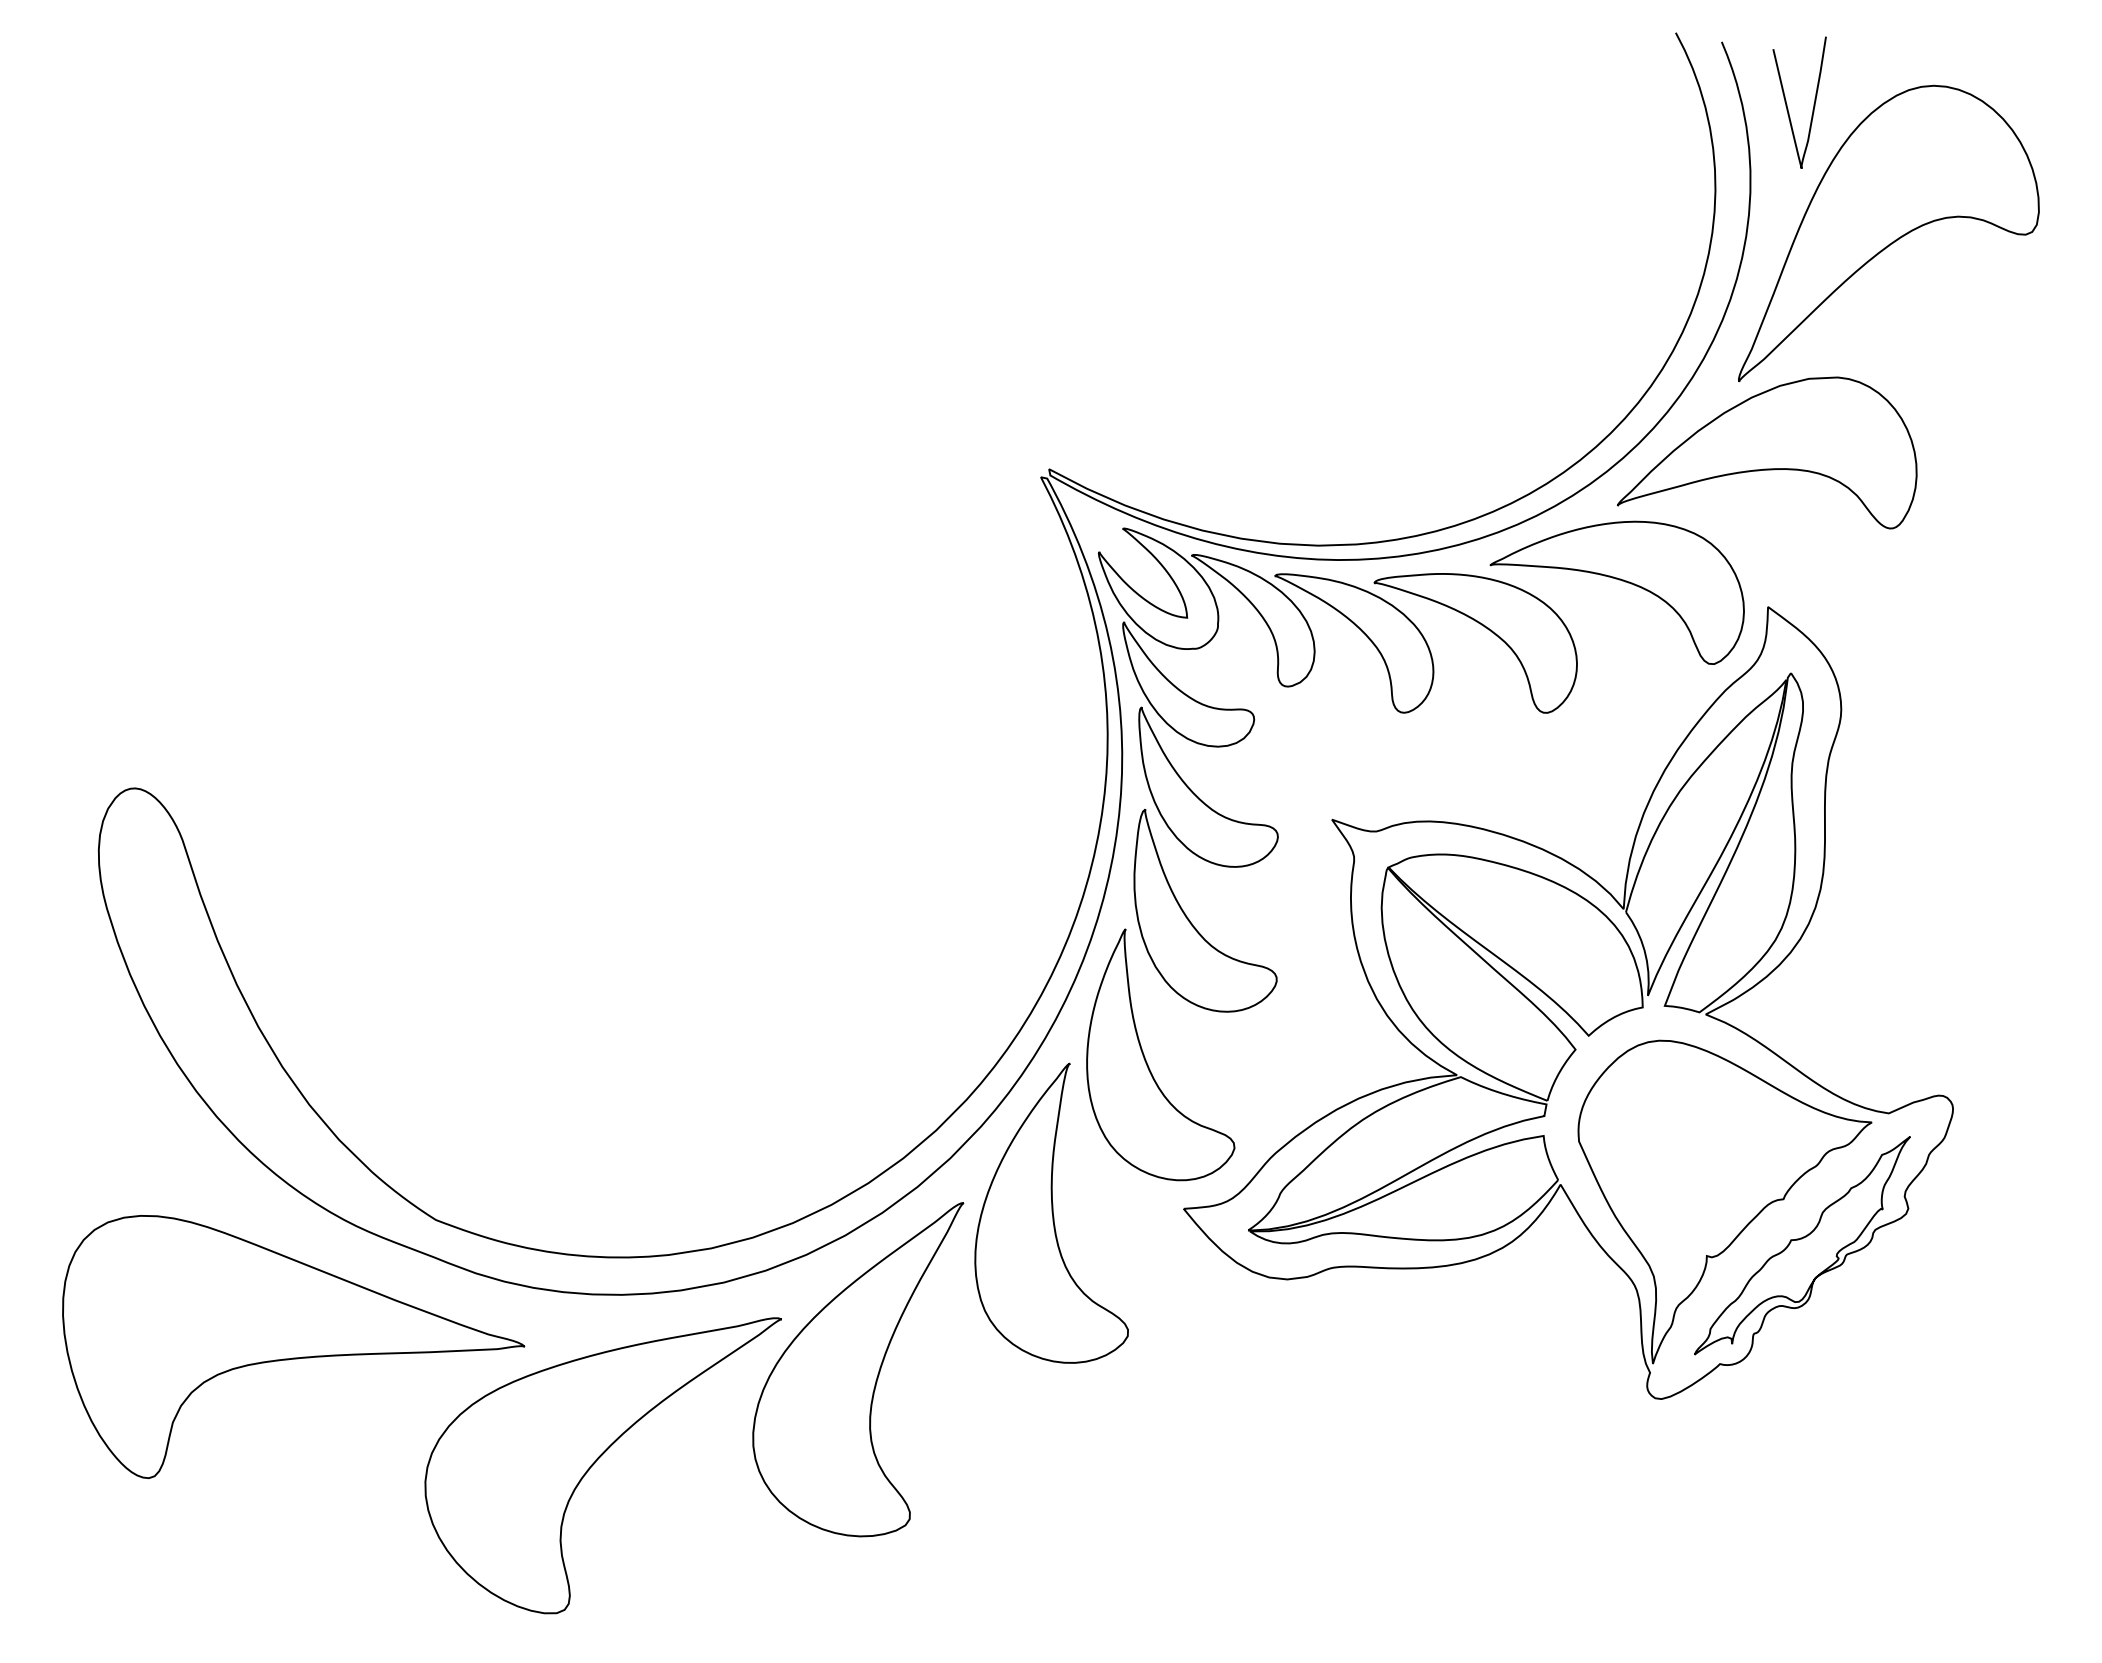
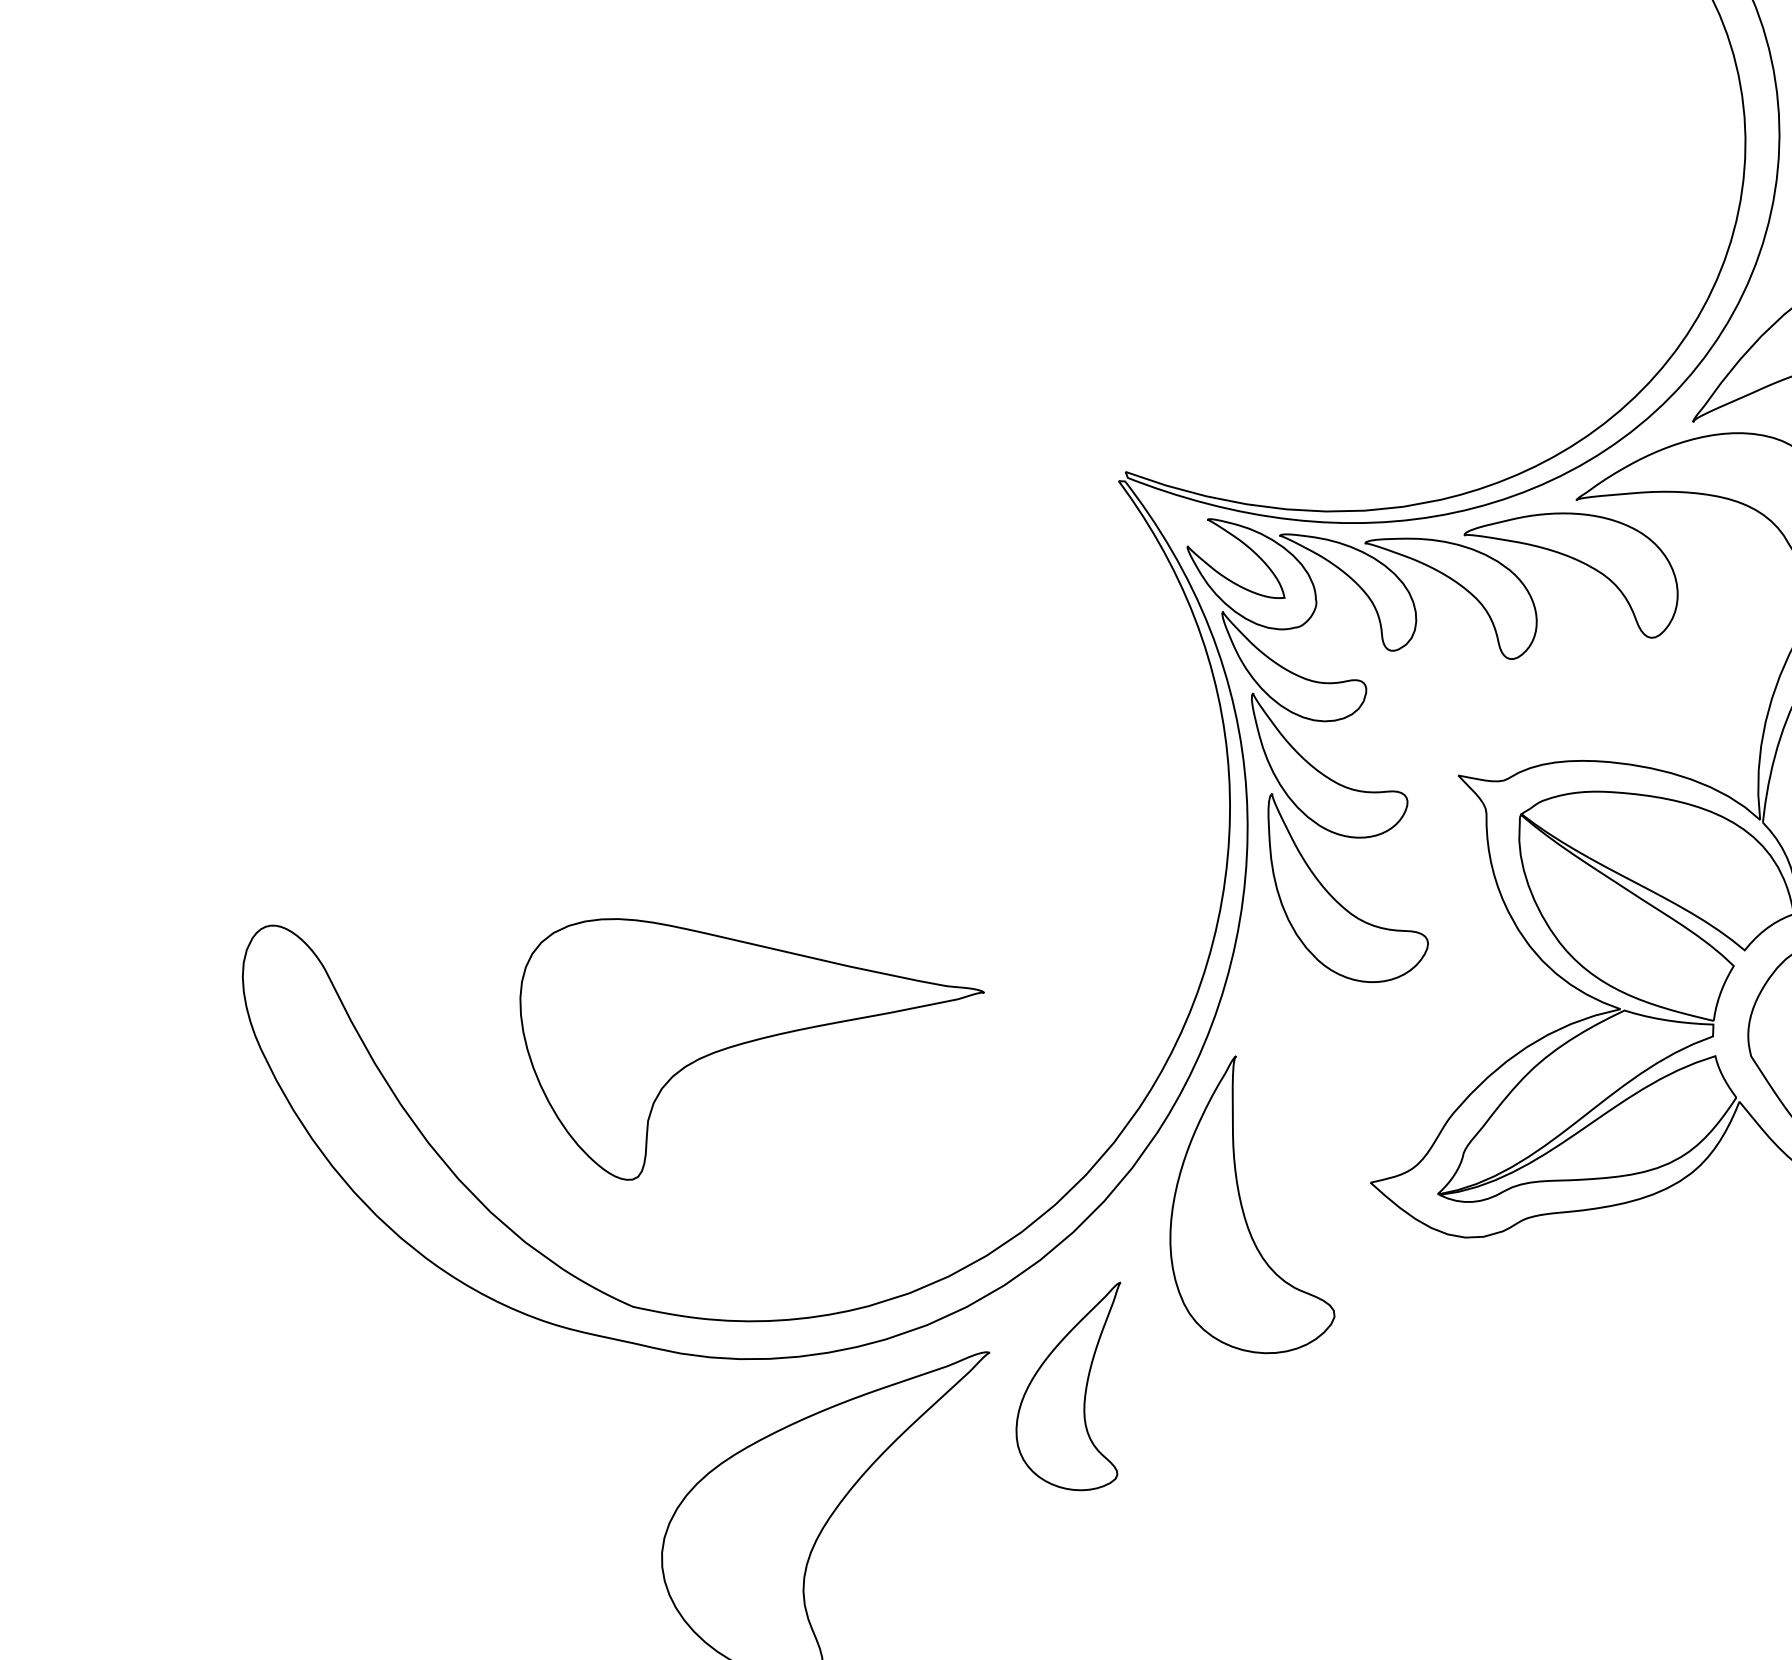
part: (1146, 1060) -> (1311, 1041), removed
part: (293, 1347) -> (755, 1028), moved
part: (858, 1369) -> (1073, 1390), size x0.6

